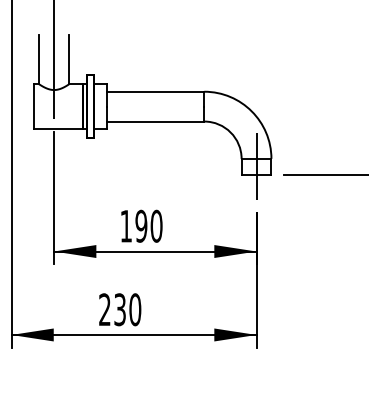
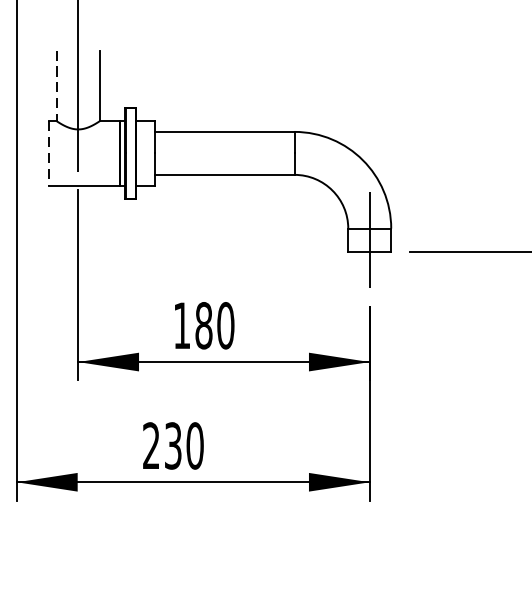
line: (39, 59) -> (57, 85), solid -> dashed
line: (33, 107) -> (48, 154), solid -> dashed
text: (141, 226) -> (204, 326), 190 -> 180

